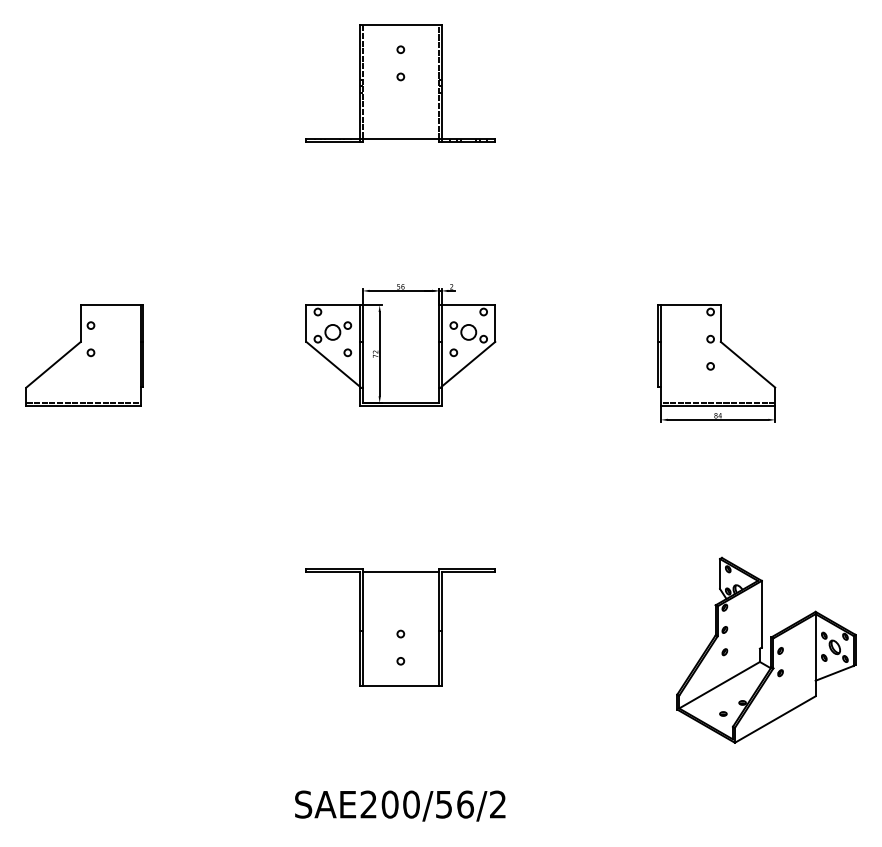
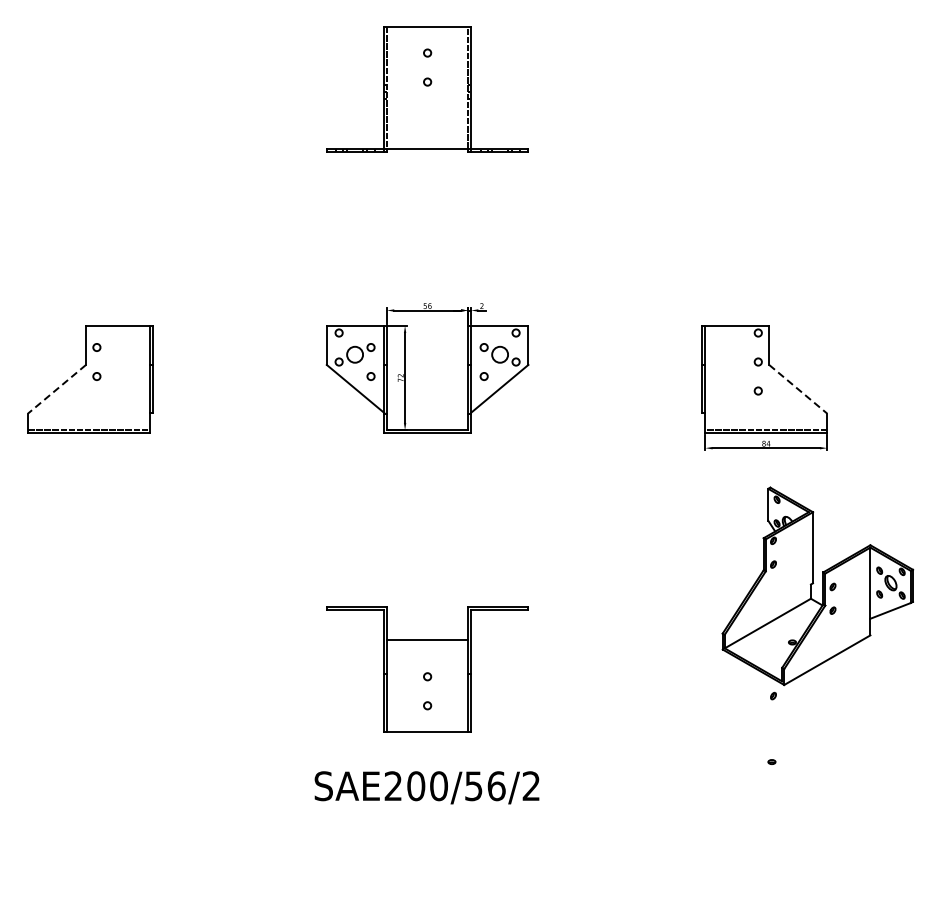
line: (53, 365) -> (56, 390), solid -> dashed
line: (748, 365) -> (798, 390), solid -> dashed
line: (400, 571) -> (427, 639), moved
part: (766, 649) -> (817, 585), moved
text: (400, 805) -> (427, 787), moved

